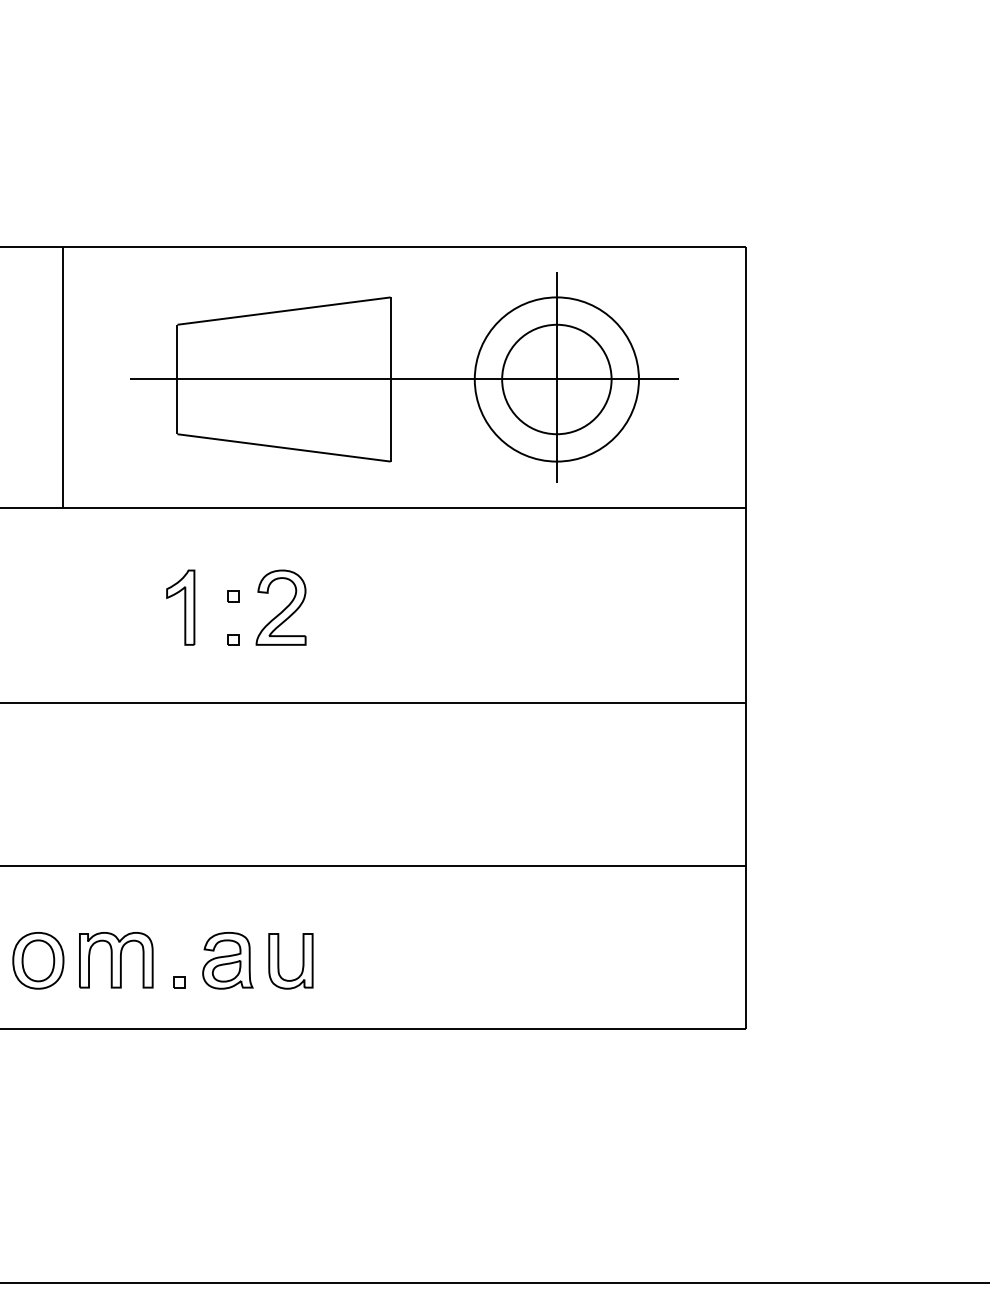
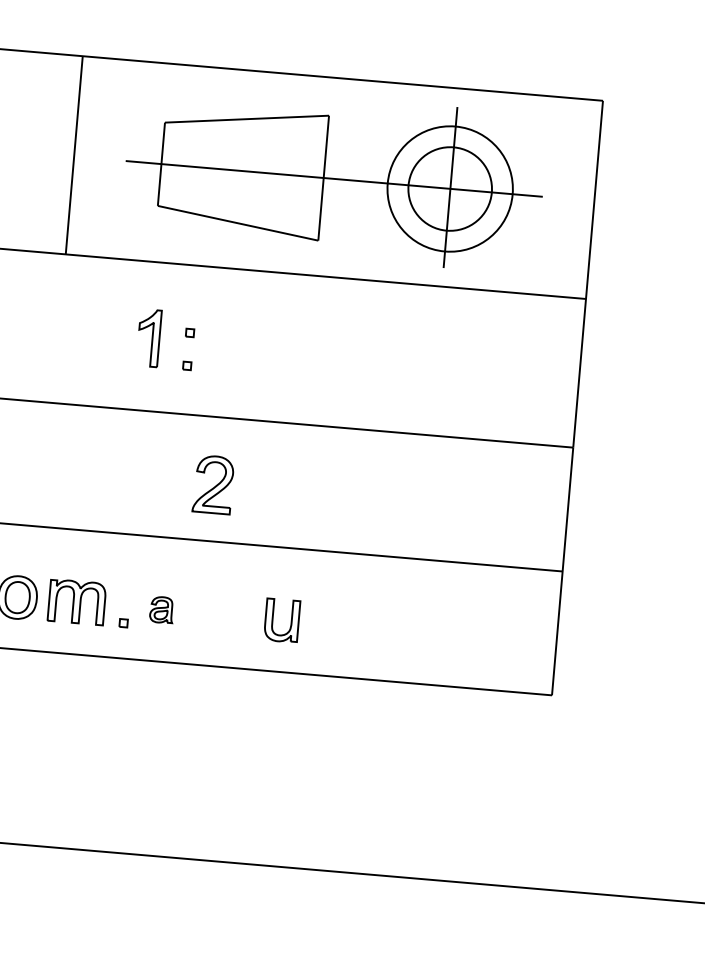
part: (280, 607) -> (212, 484), moved
part: (227, 960) -> (161, 609), size x0.6
part: (279, 961) -> (273, 620), moved

